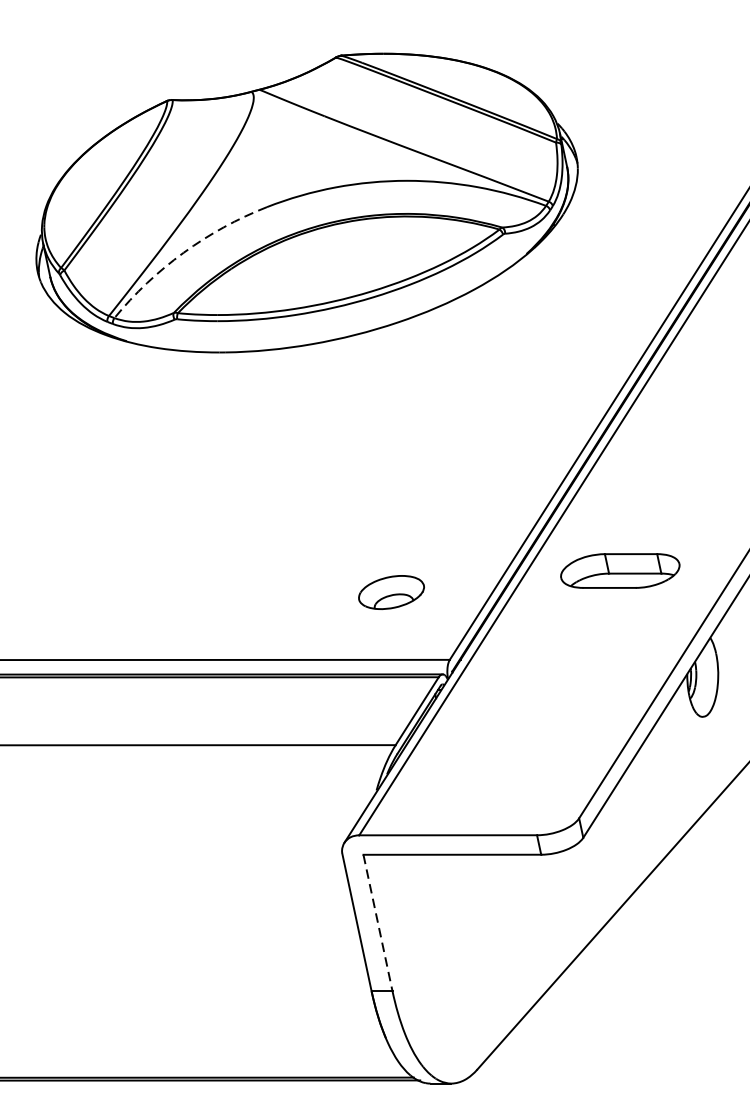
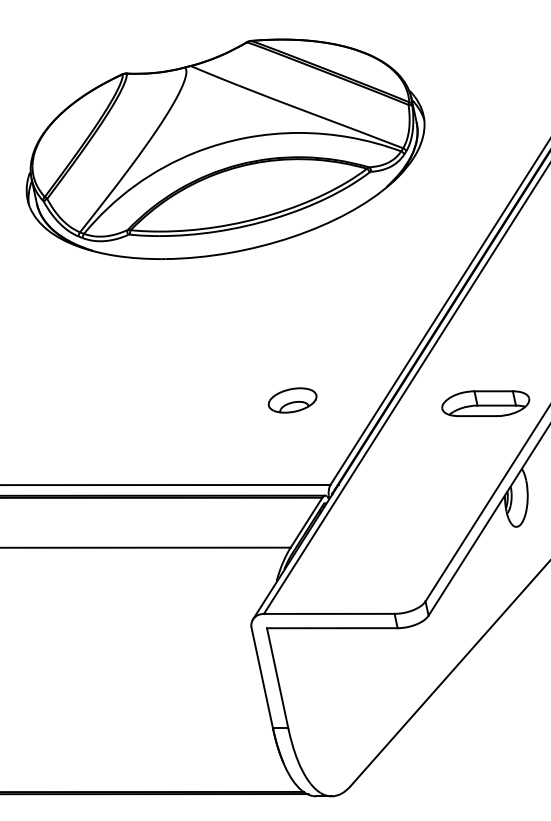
arc: (183, 252) -> (134, 185), dashed -> solid
part: (619, 570) -> (485, 403), moved
part: (391, 592) -> (292, 400), moved
line: (377, 923) -> (277, 678), dashed -> solid

